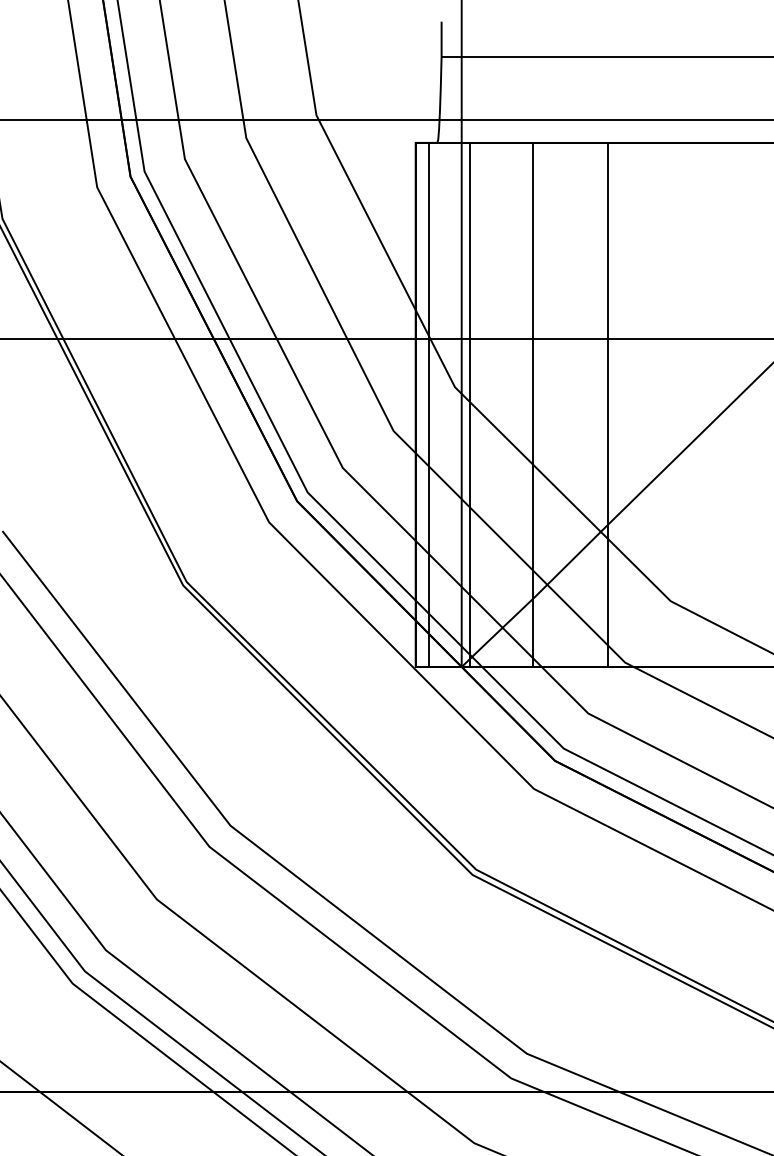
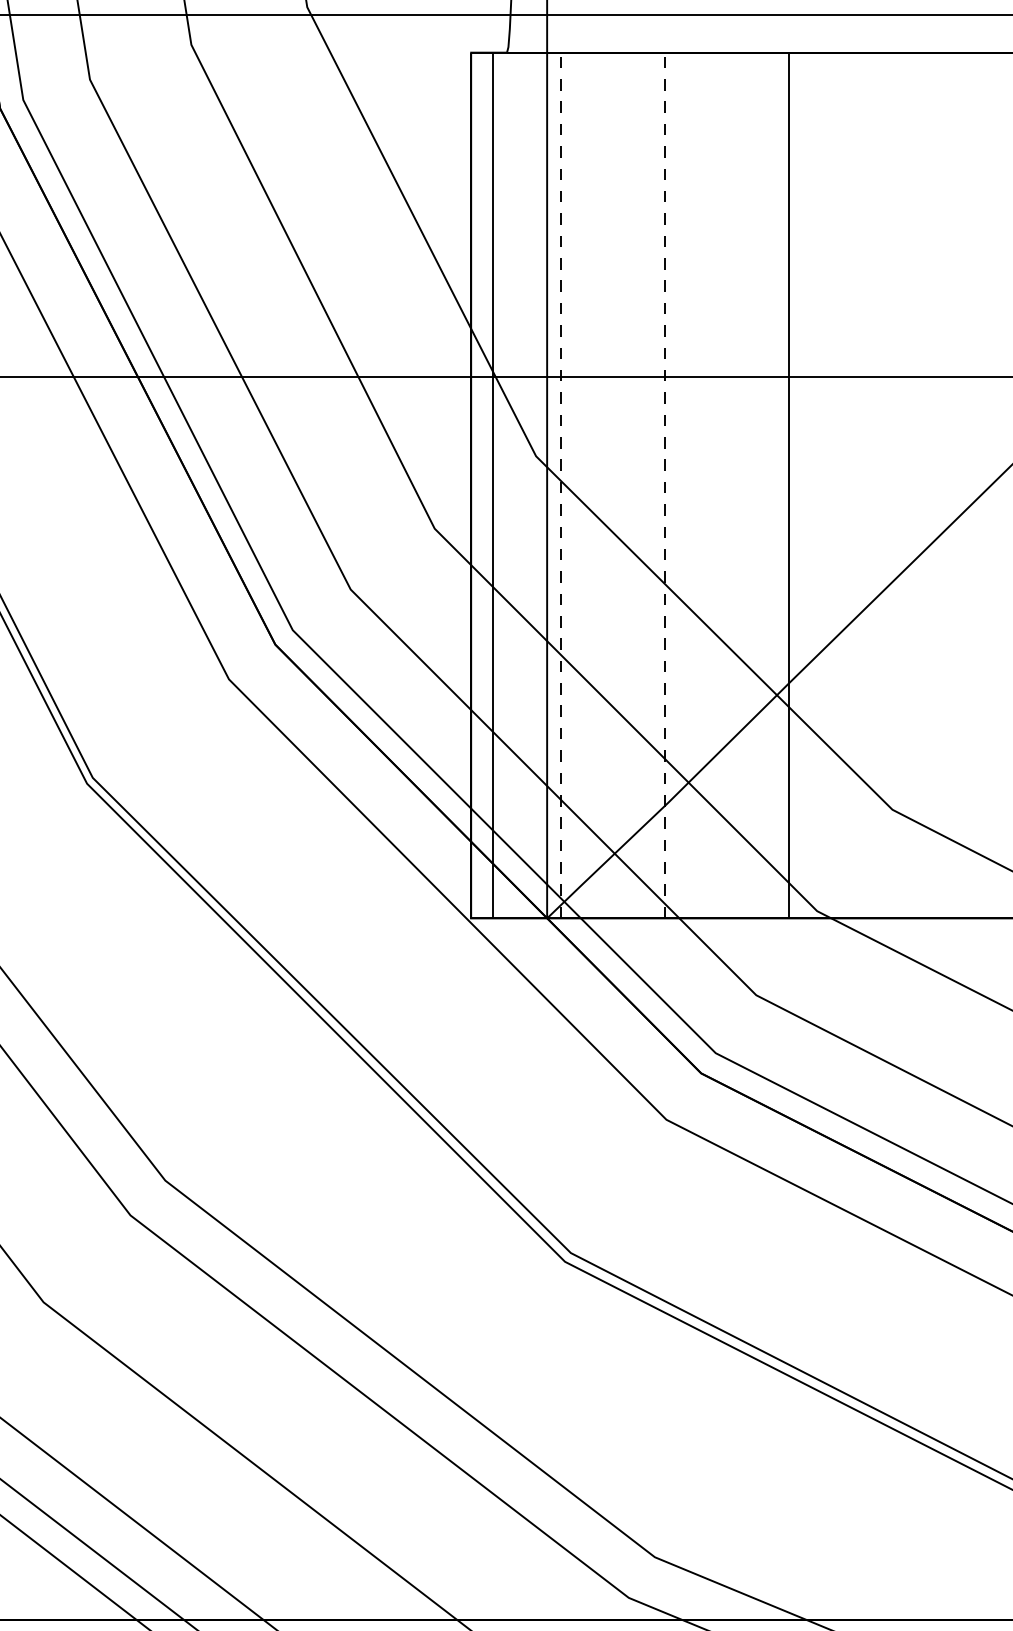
line: (470, 404) -> (561, 484), solid -> dashed
line: (532, 404) -> (664, 484), solid -> dashed

